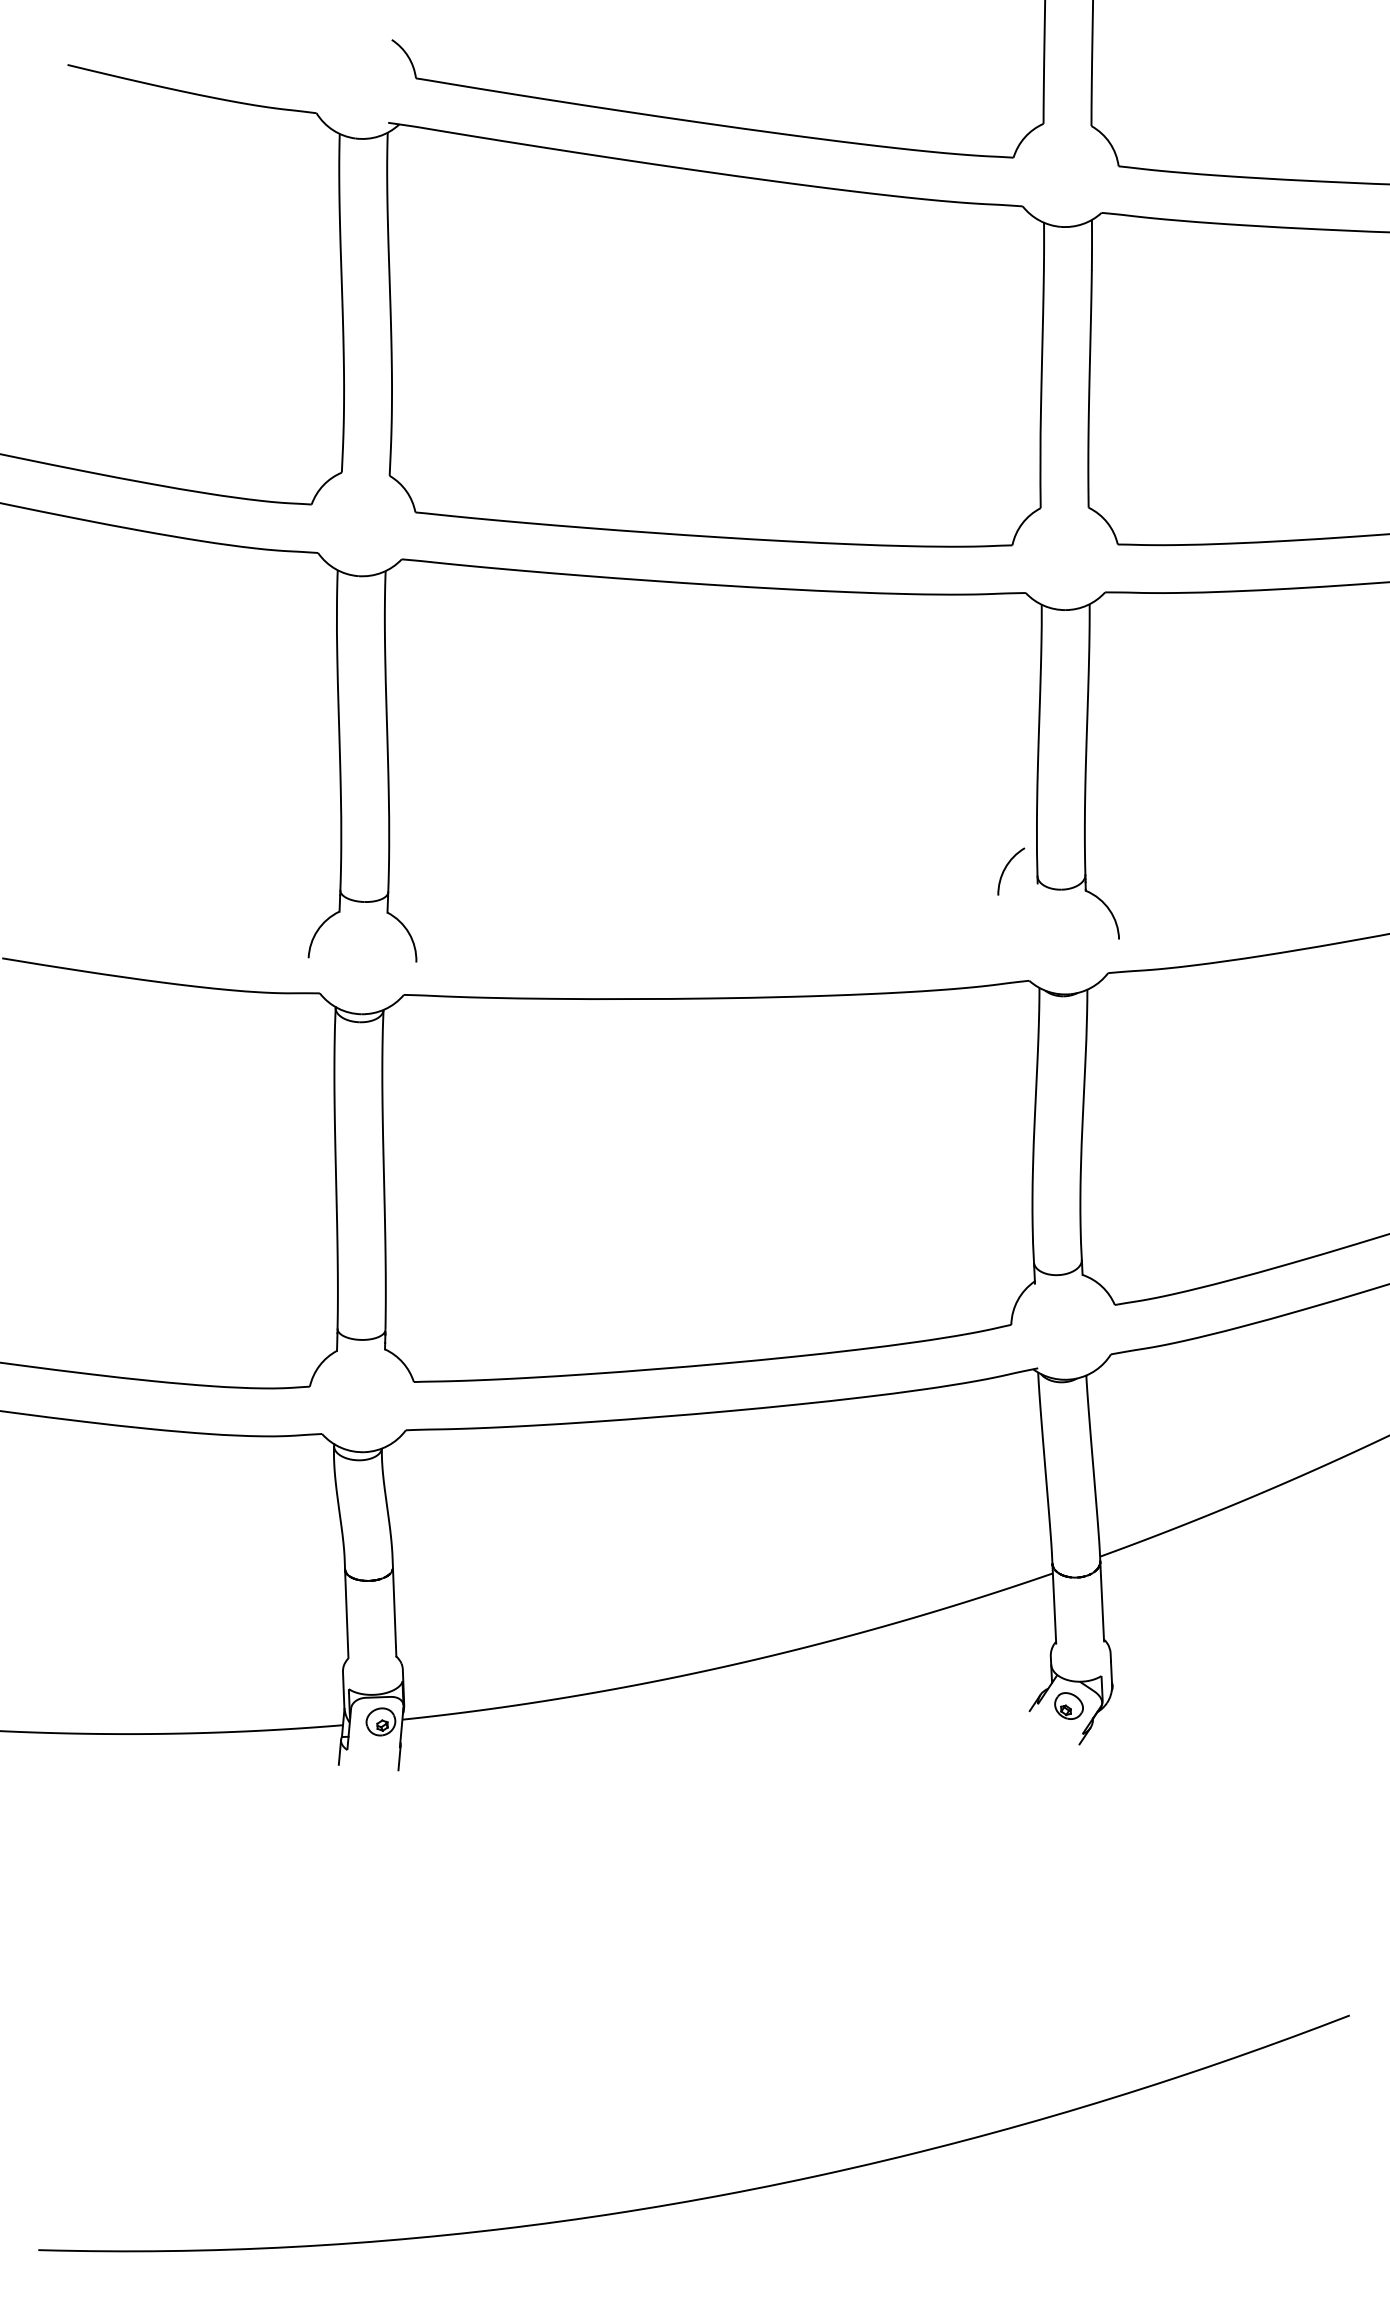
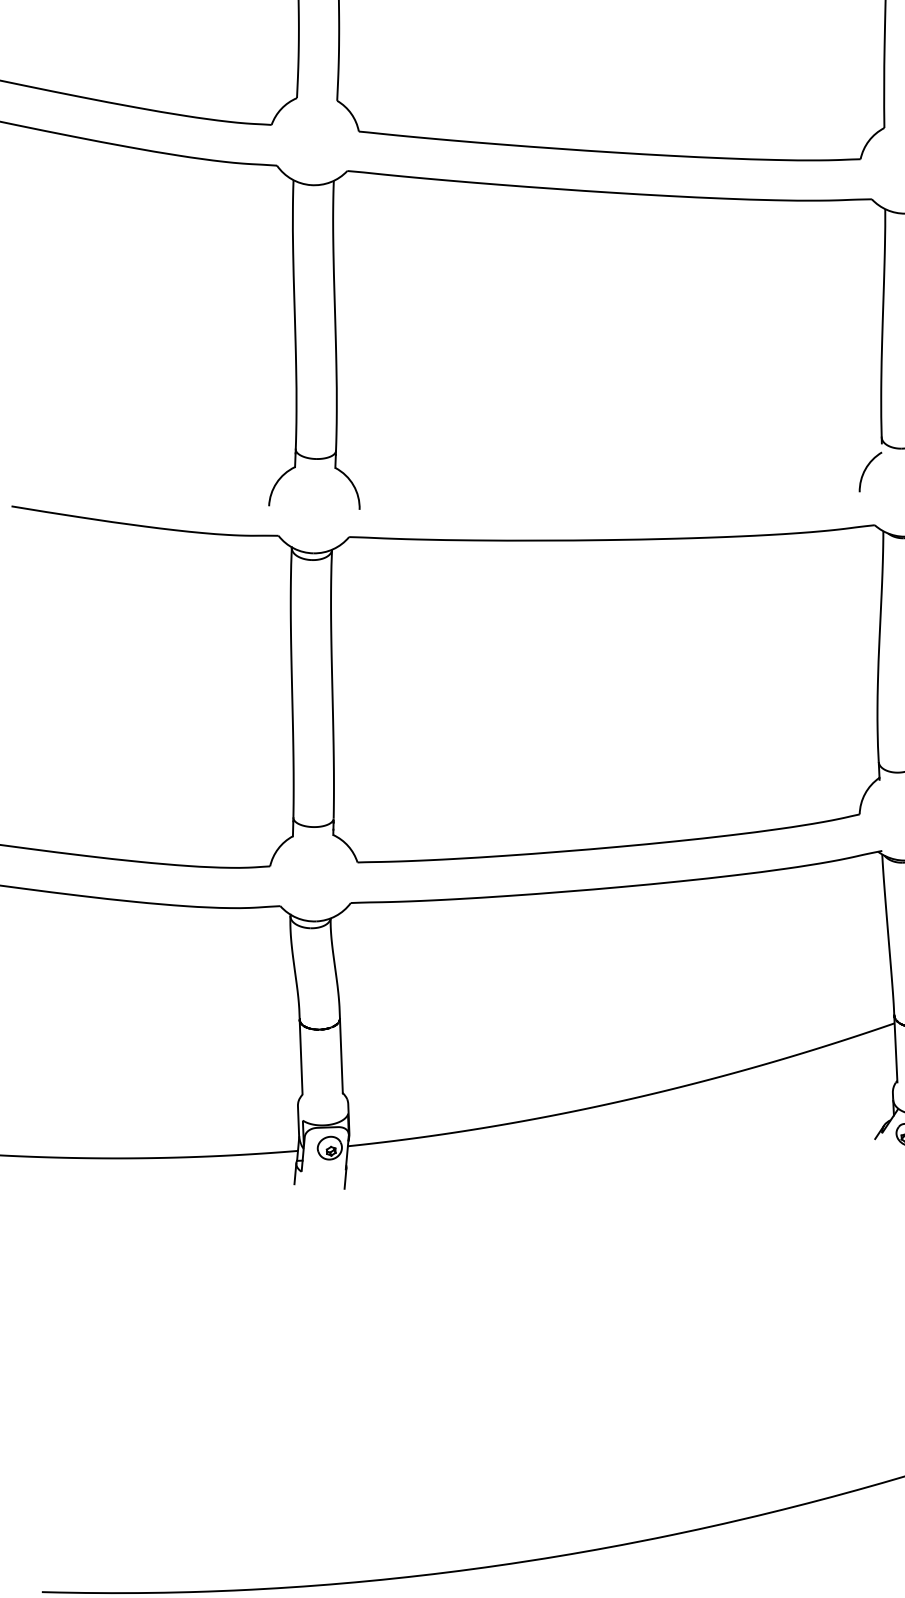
arc: (1006, 868) -> (866, 469), moved

